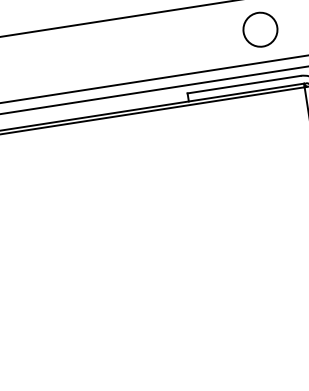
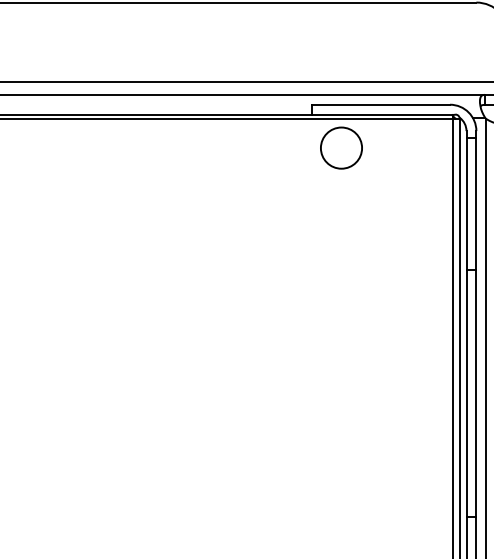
circle: (260, 29) -> (341, 147), moved

